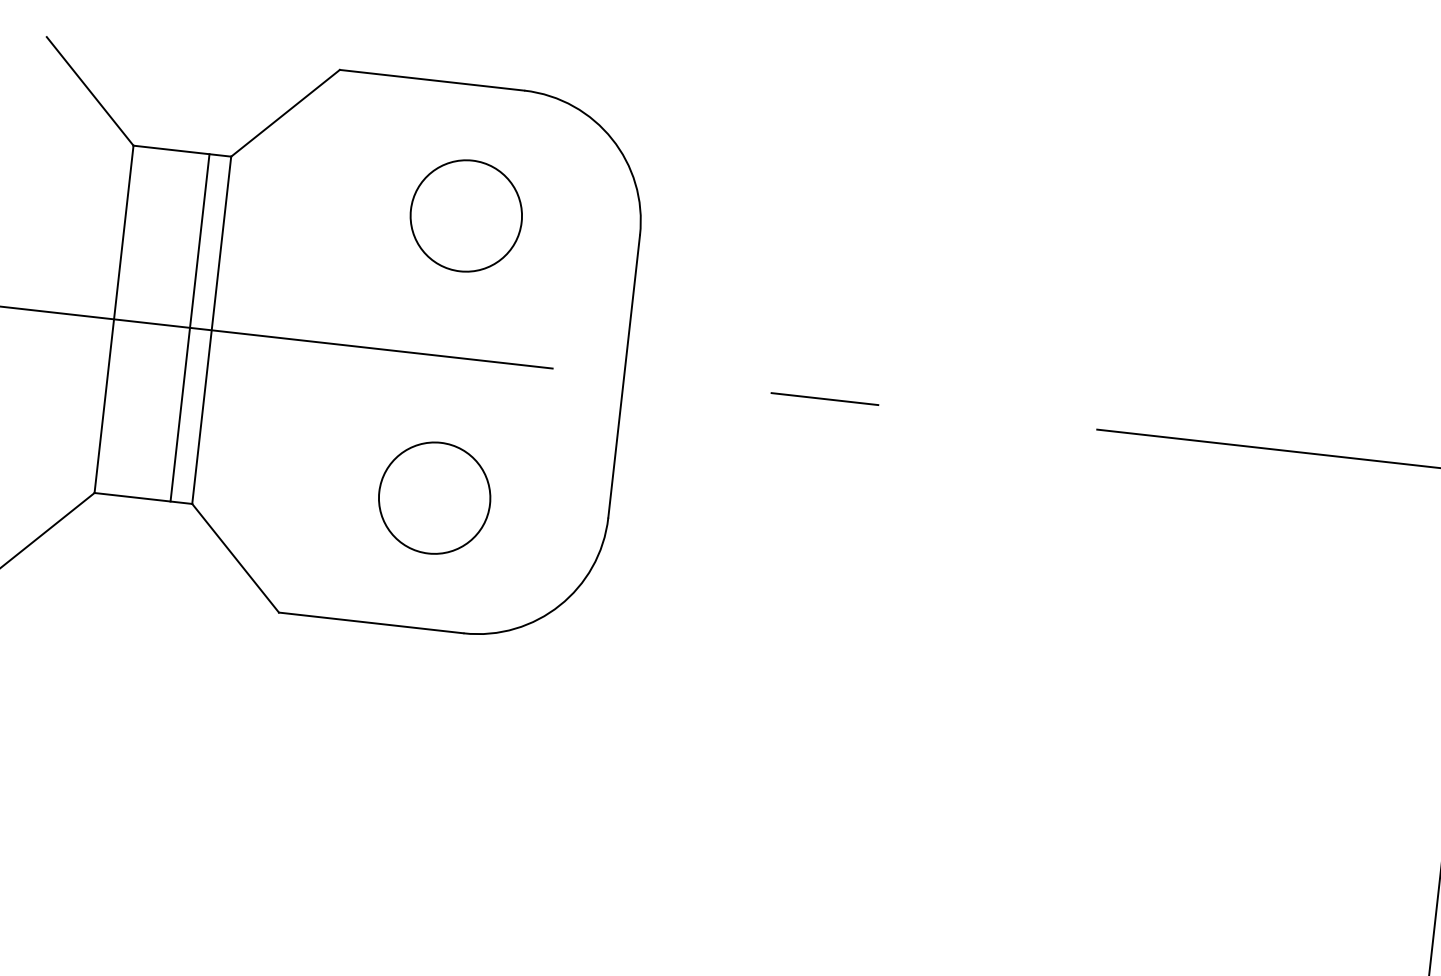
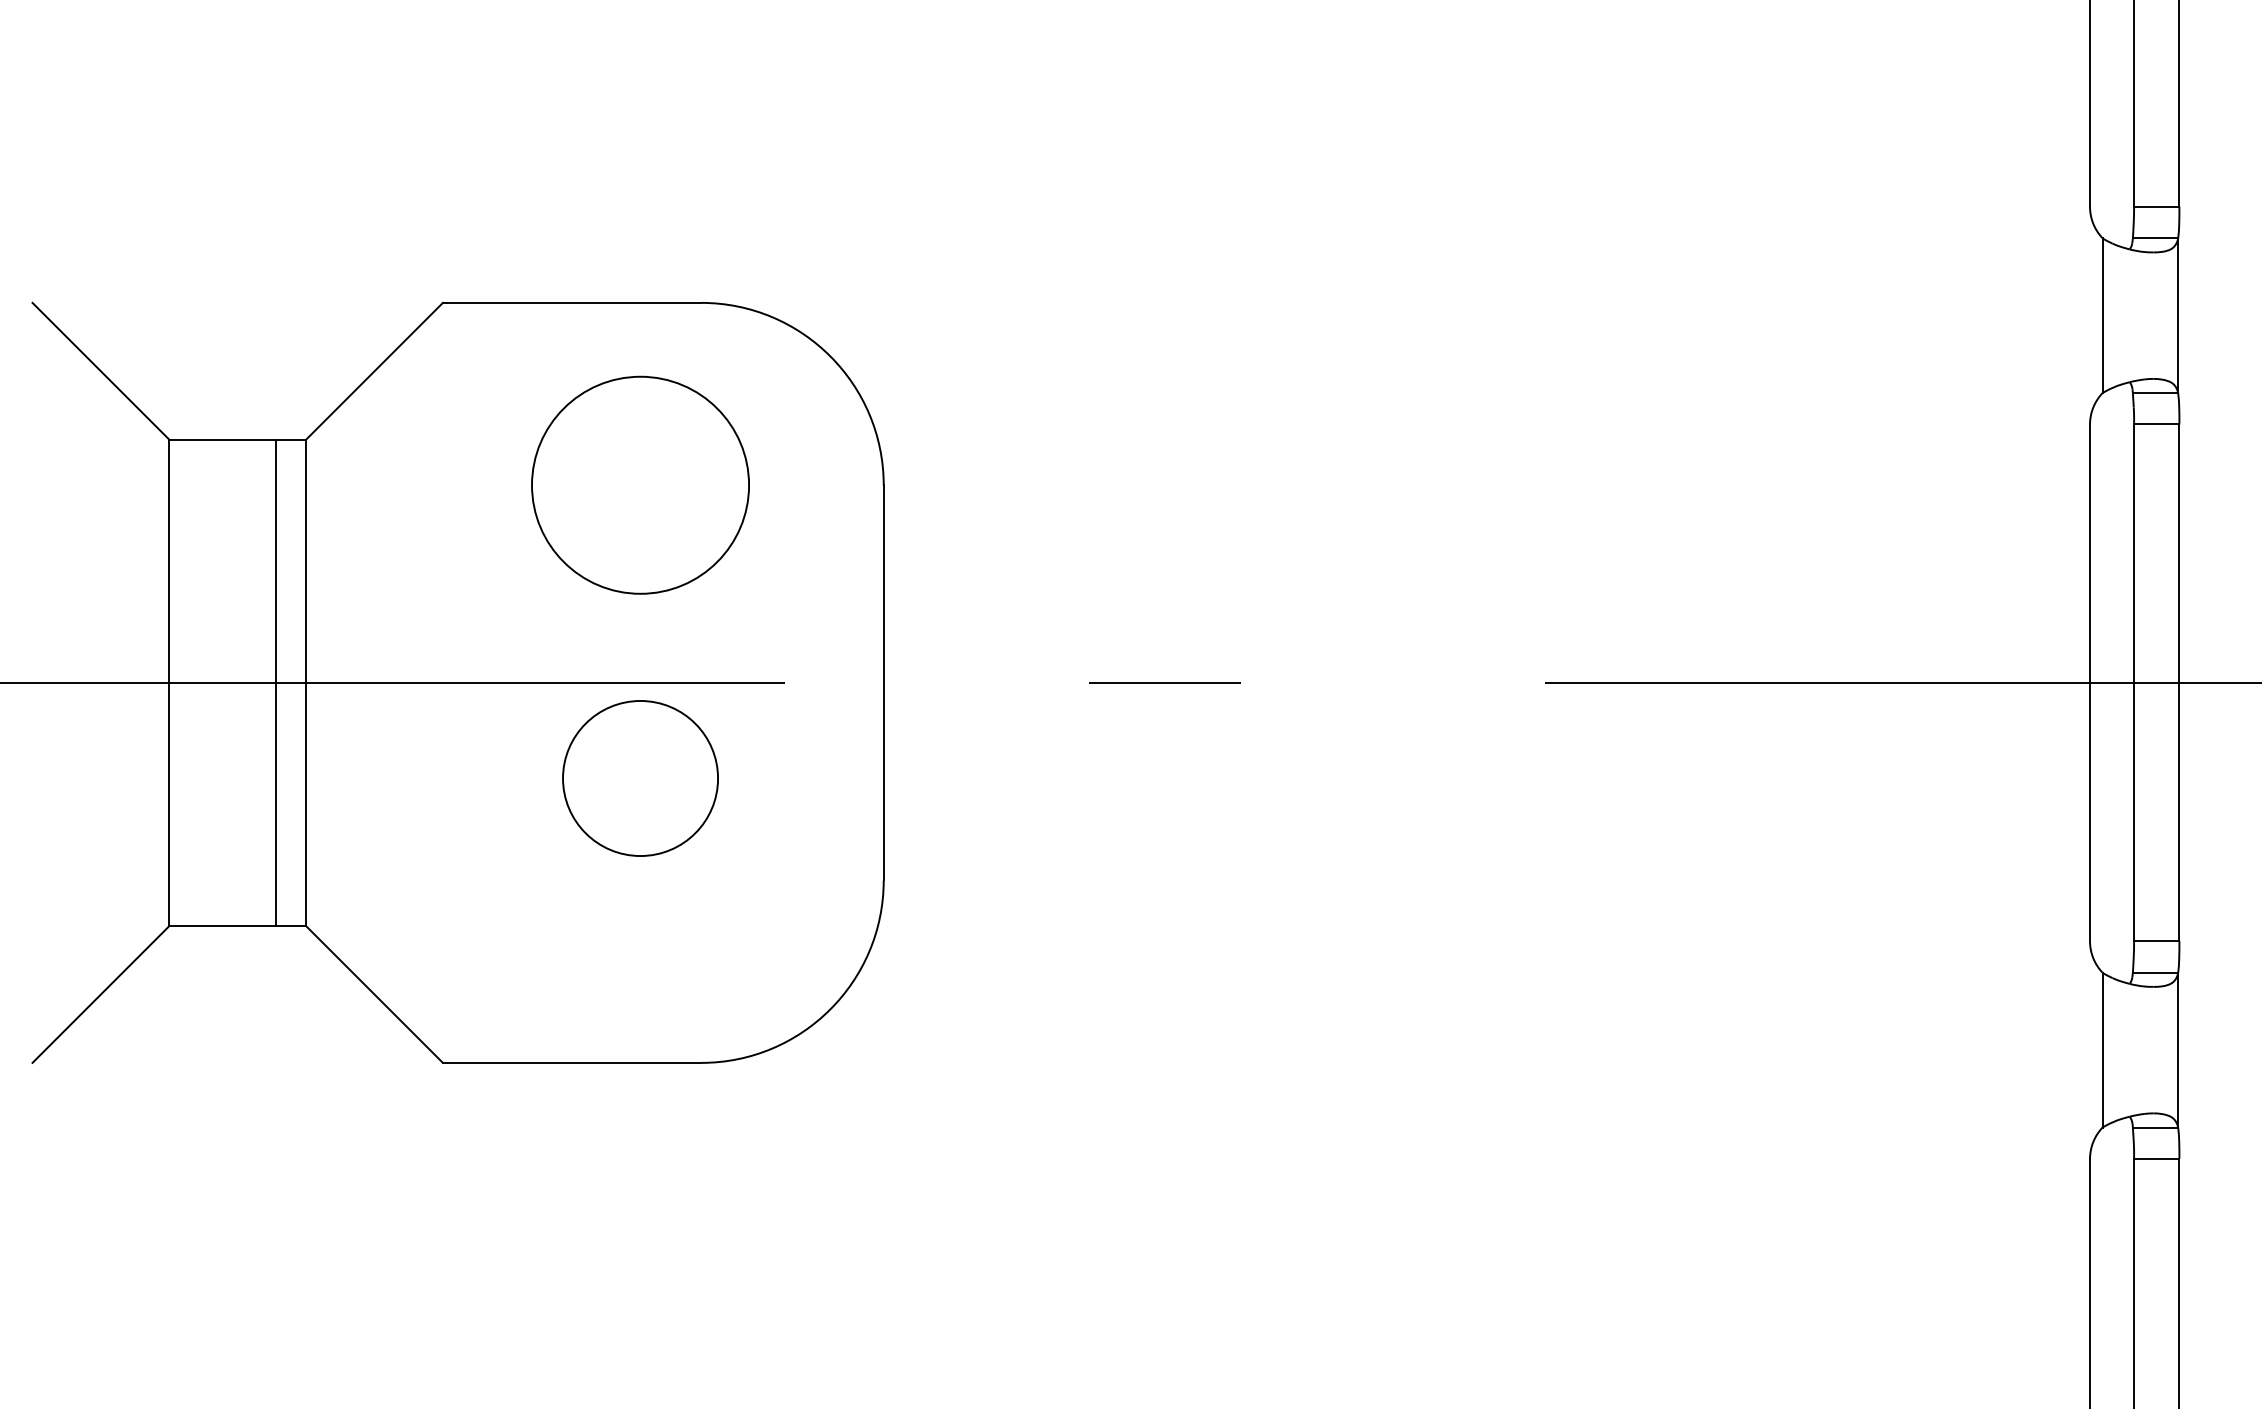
circle: (466, 215) -> (640, 484), size x1.4
circle: (434, 498) -> (640, 778), moved

